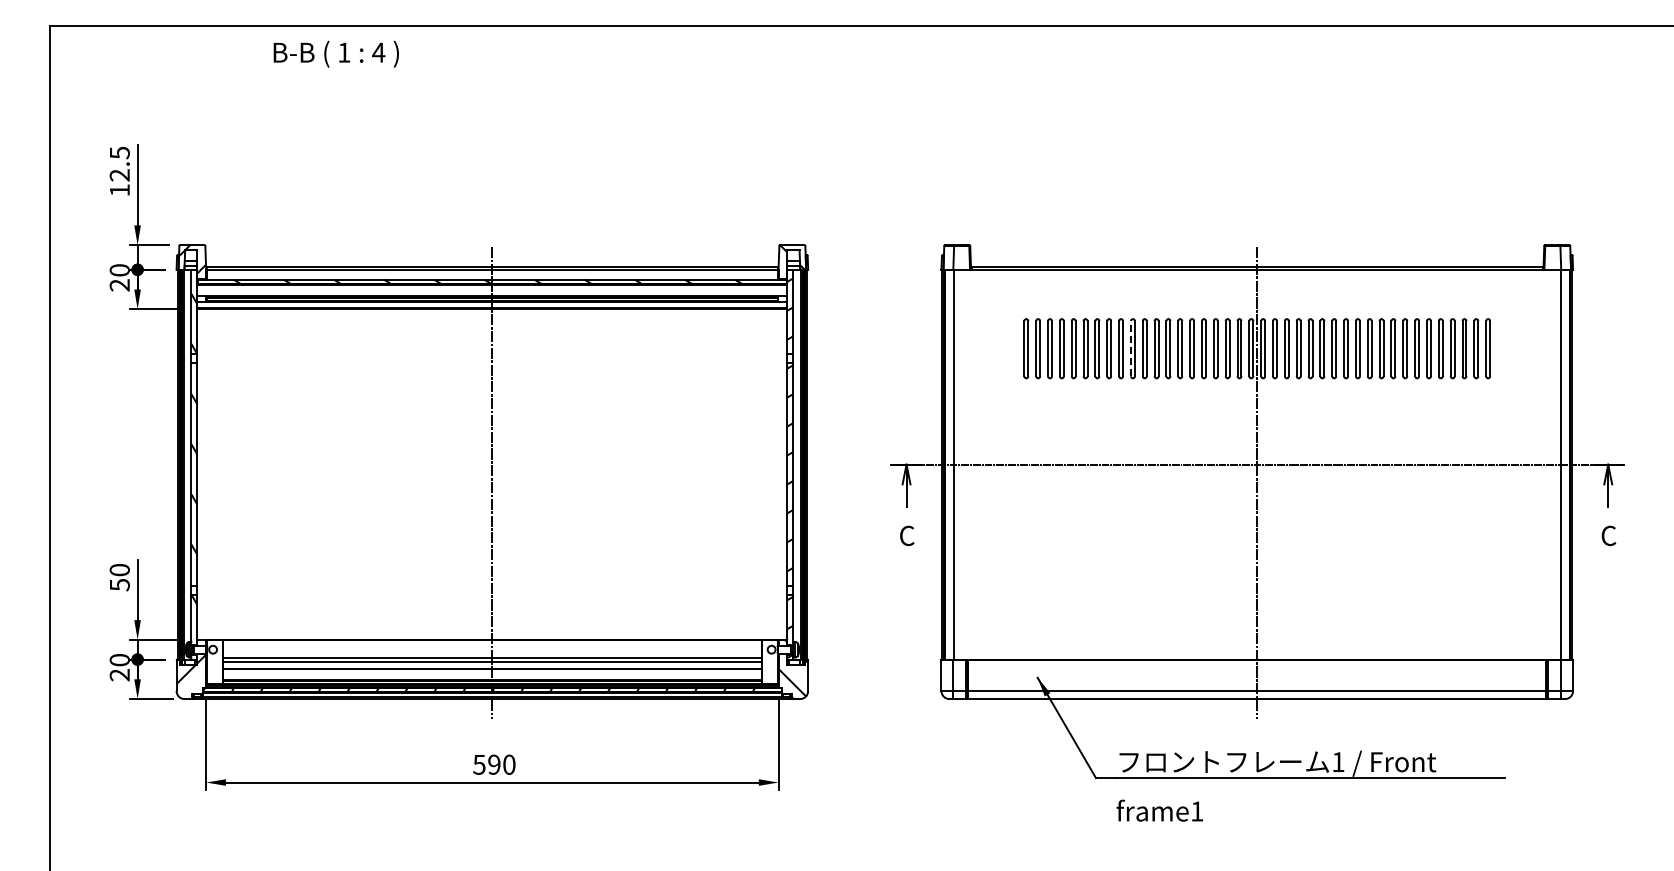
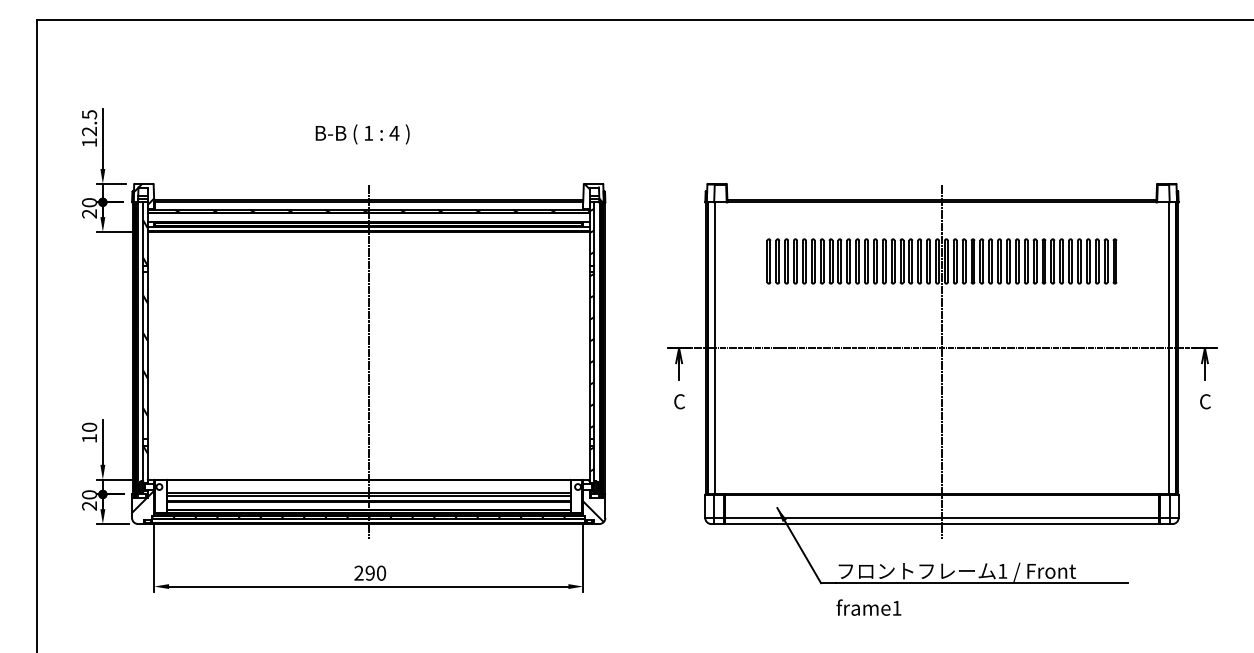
text: (335, 53) -> (362, 133), moved
line: (1130, 348) -> (846, 261), dashed -> solid
text: (119, 585) -> (89, 438), 50 -> 10
text: (479, 764) -> (359, 573), 590 -> 290

